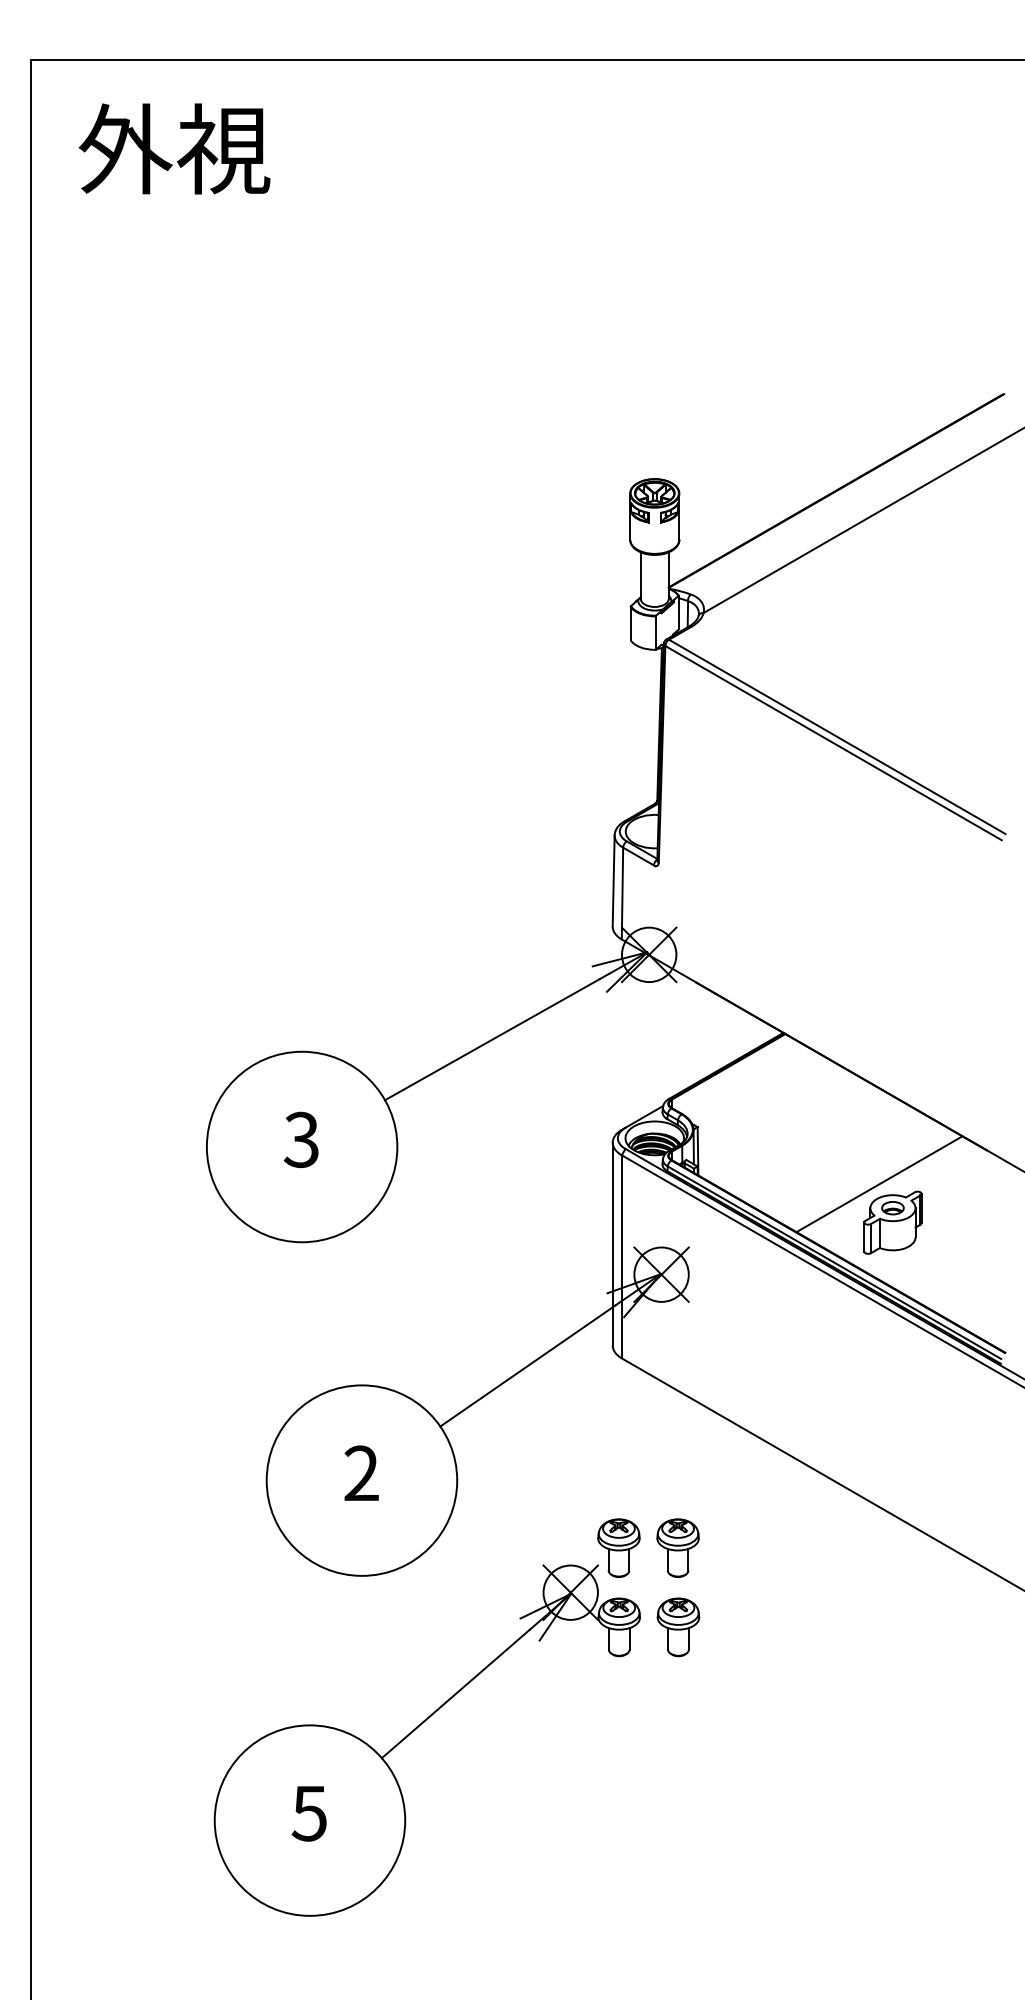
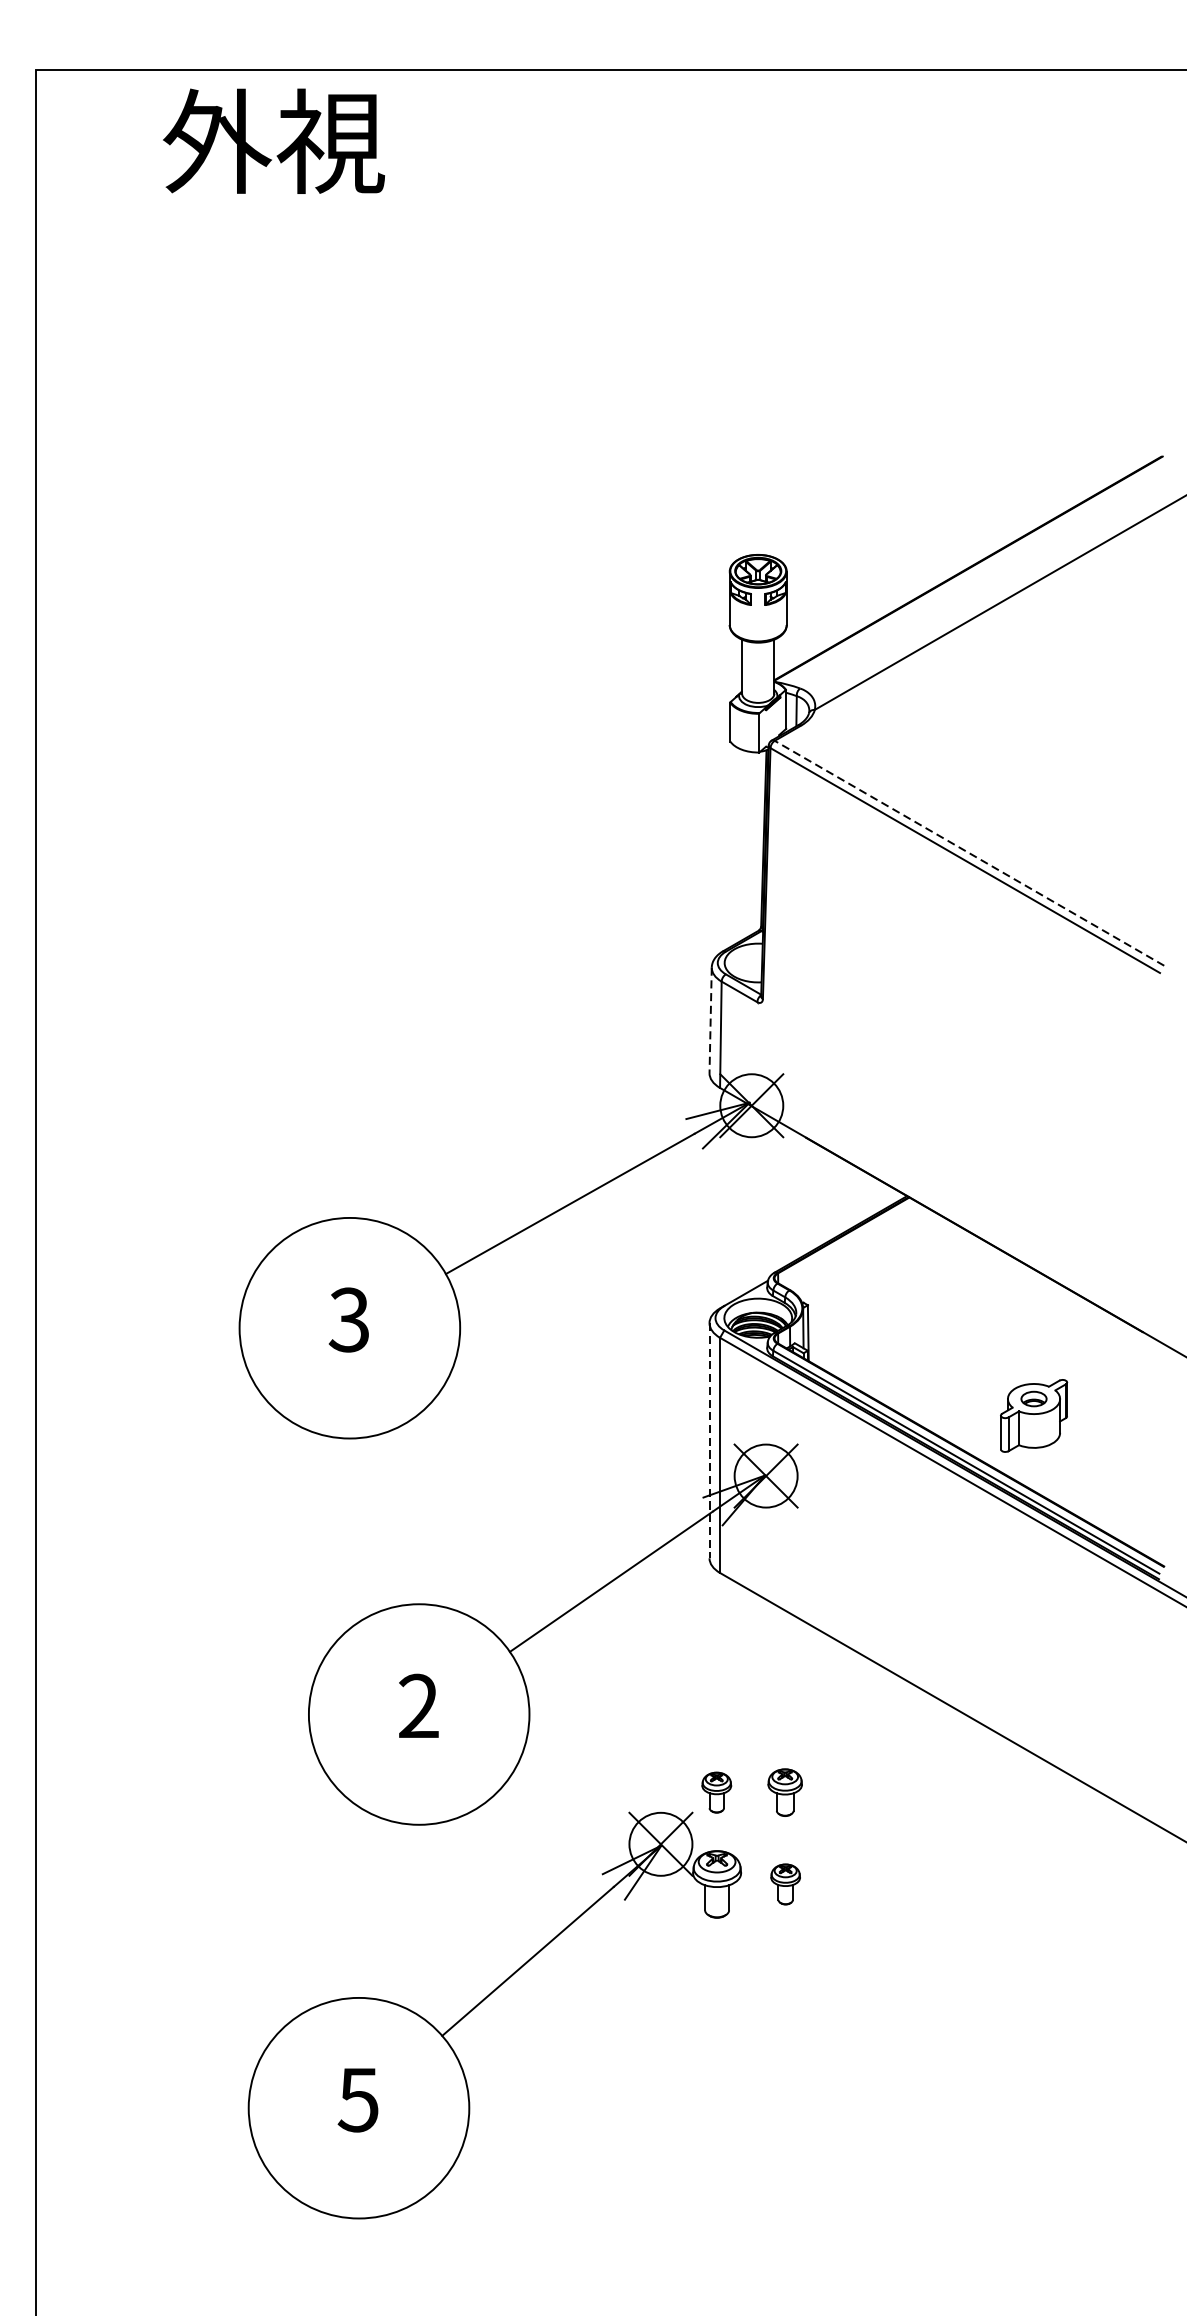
text: (174, 148) -> (273, 140), moved
line: (836, 736) -> (968, 852), solid -> dashed
line: (613, 881) -> (710, 1020), solid -> dashed
line: (879, 1184) -> (1018, 1371), removed
line: (612, 1244) -> (709, 1441), solid -> dashed
part: (618, 1547) -> (716, 1791), size x0.6
part: (677, 1547) -> (784, 1791), size x0.7
part: (678, 1627) -> (785, 1884), size x0.6

